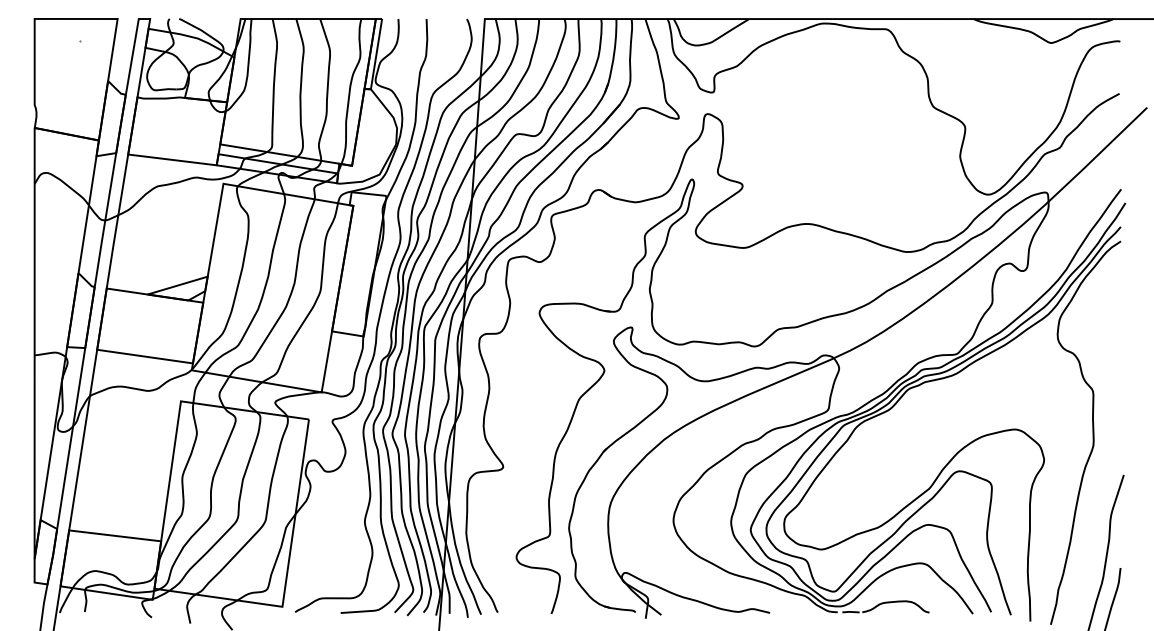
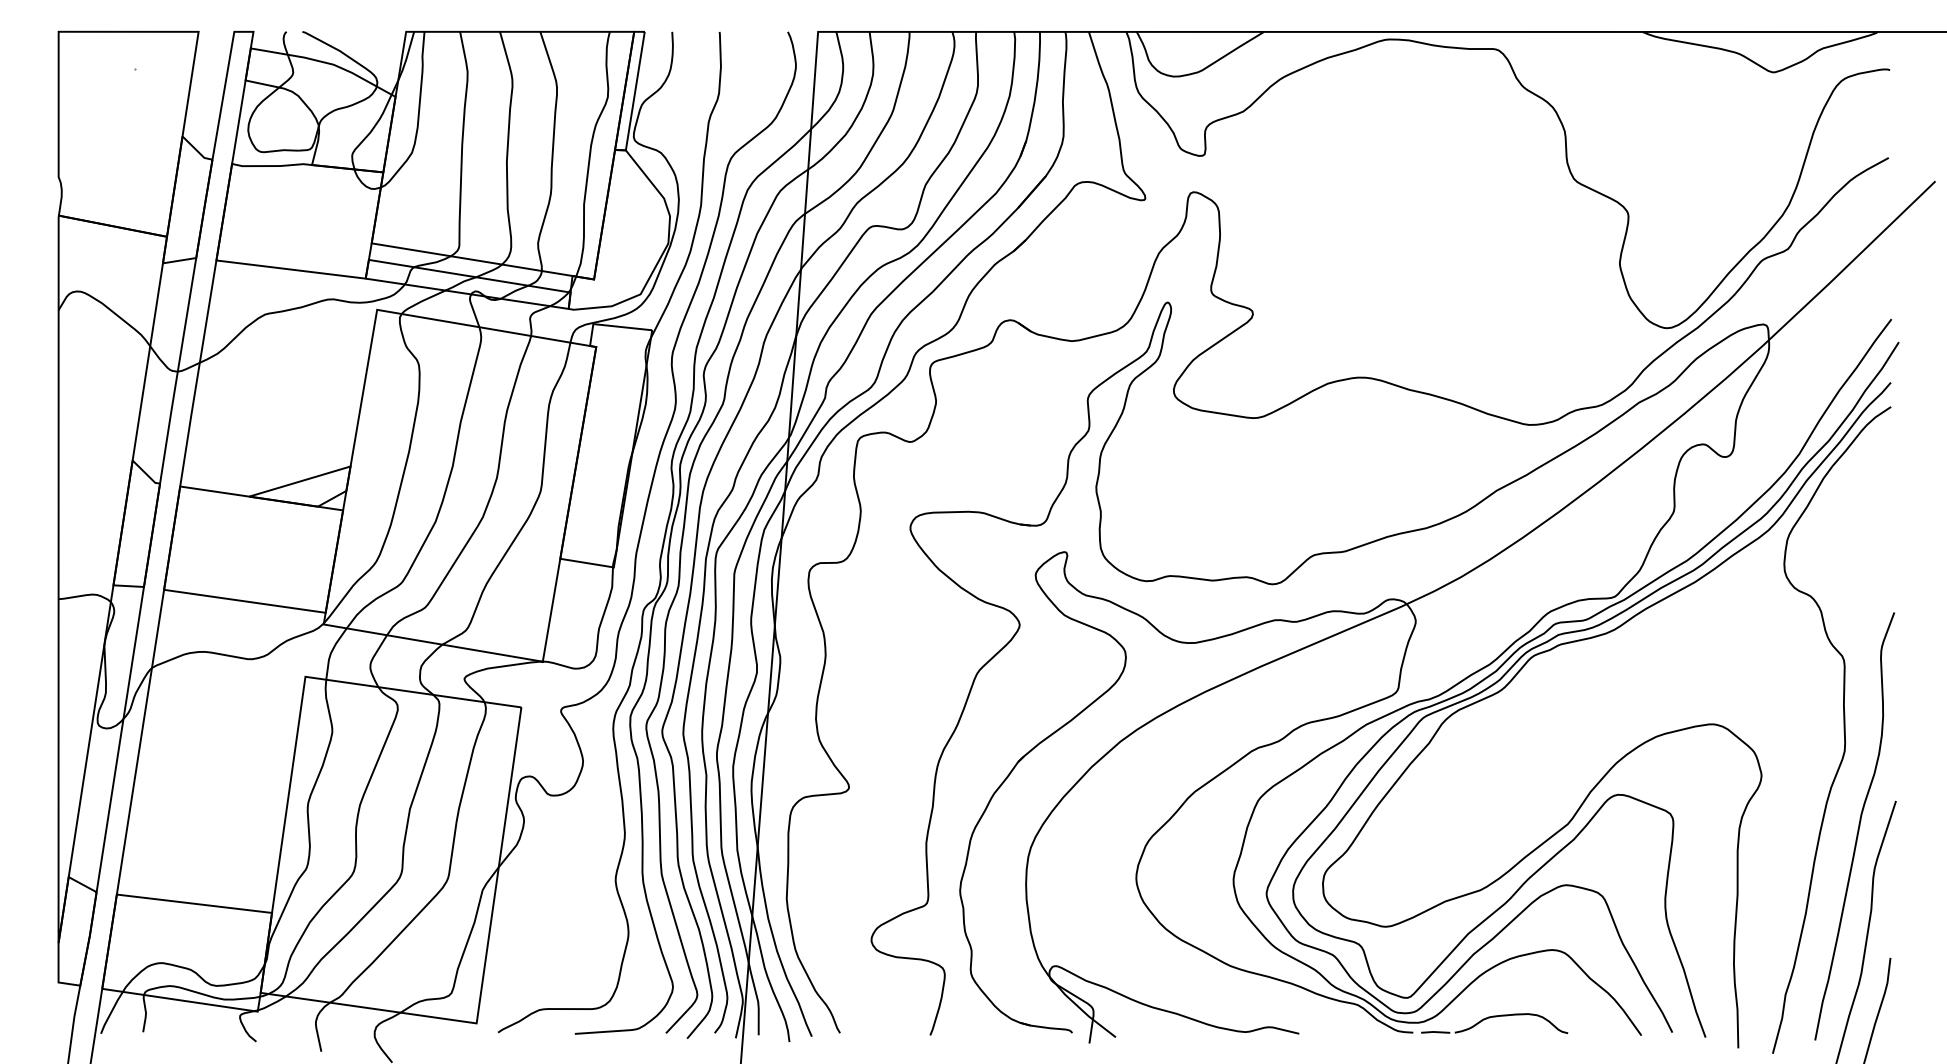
curve: (1101, 489) -> (1858, 825), added

